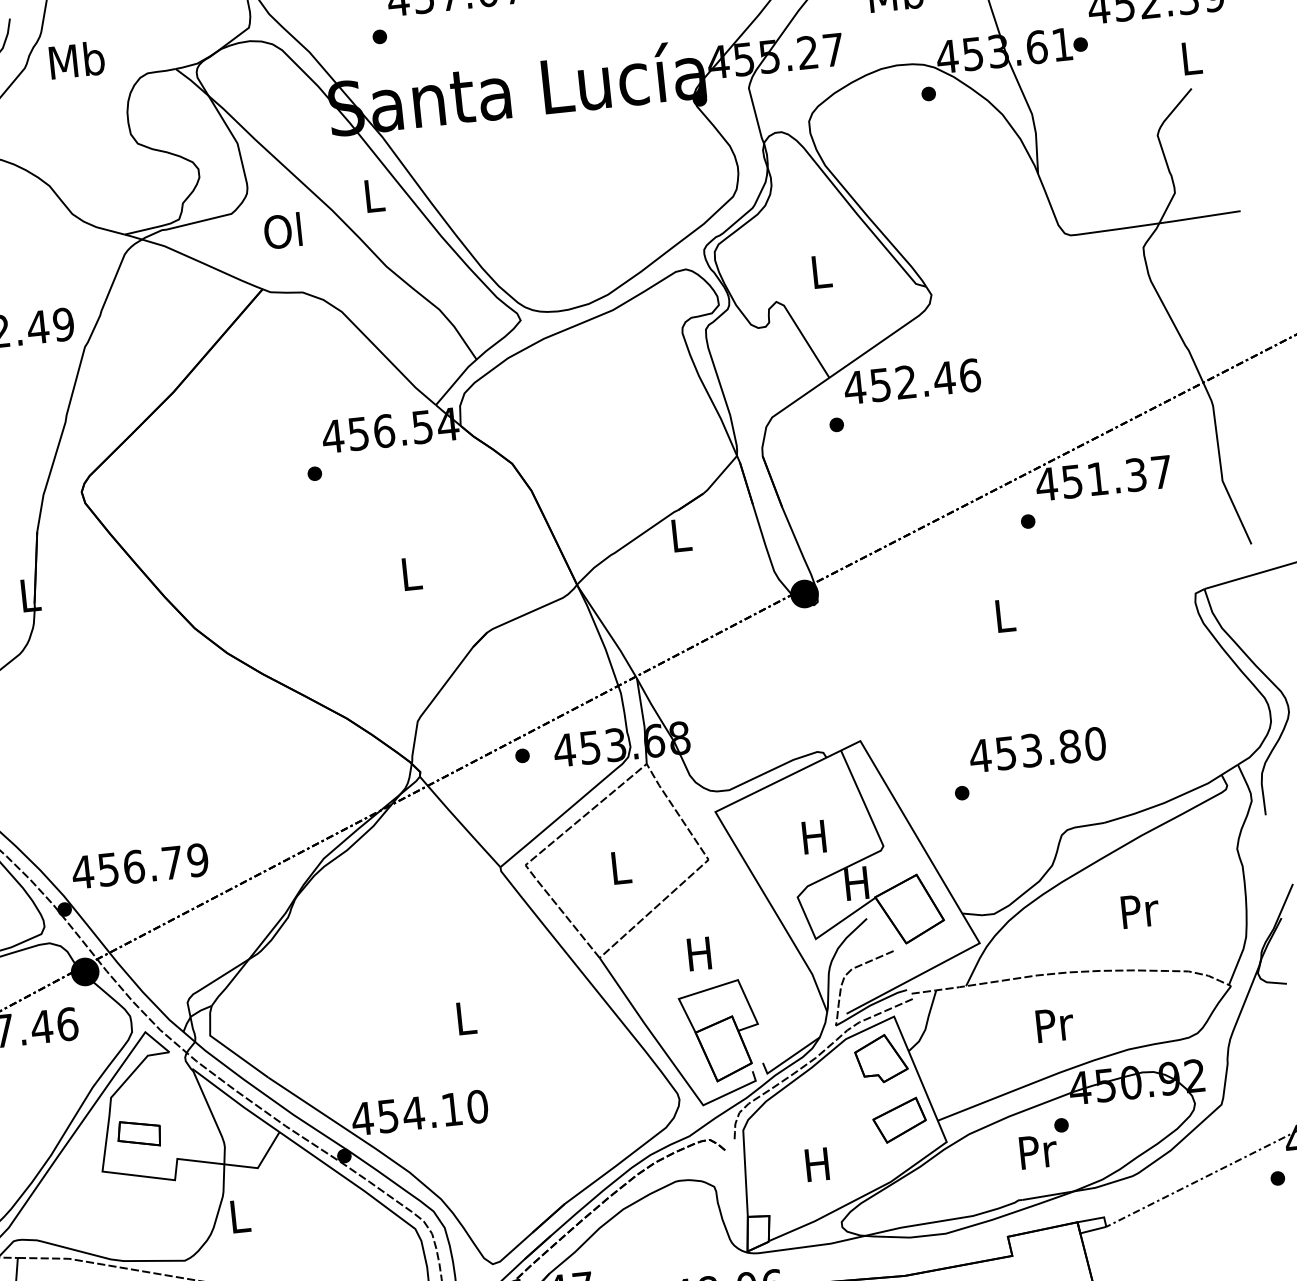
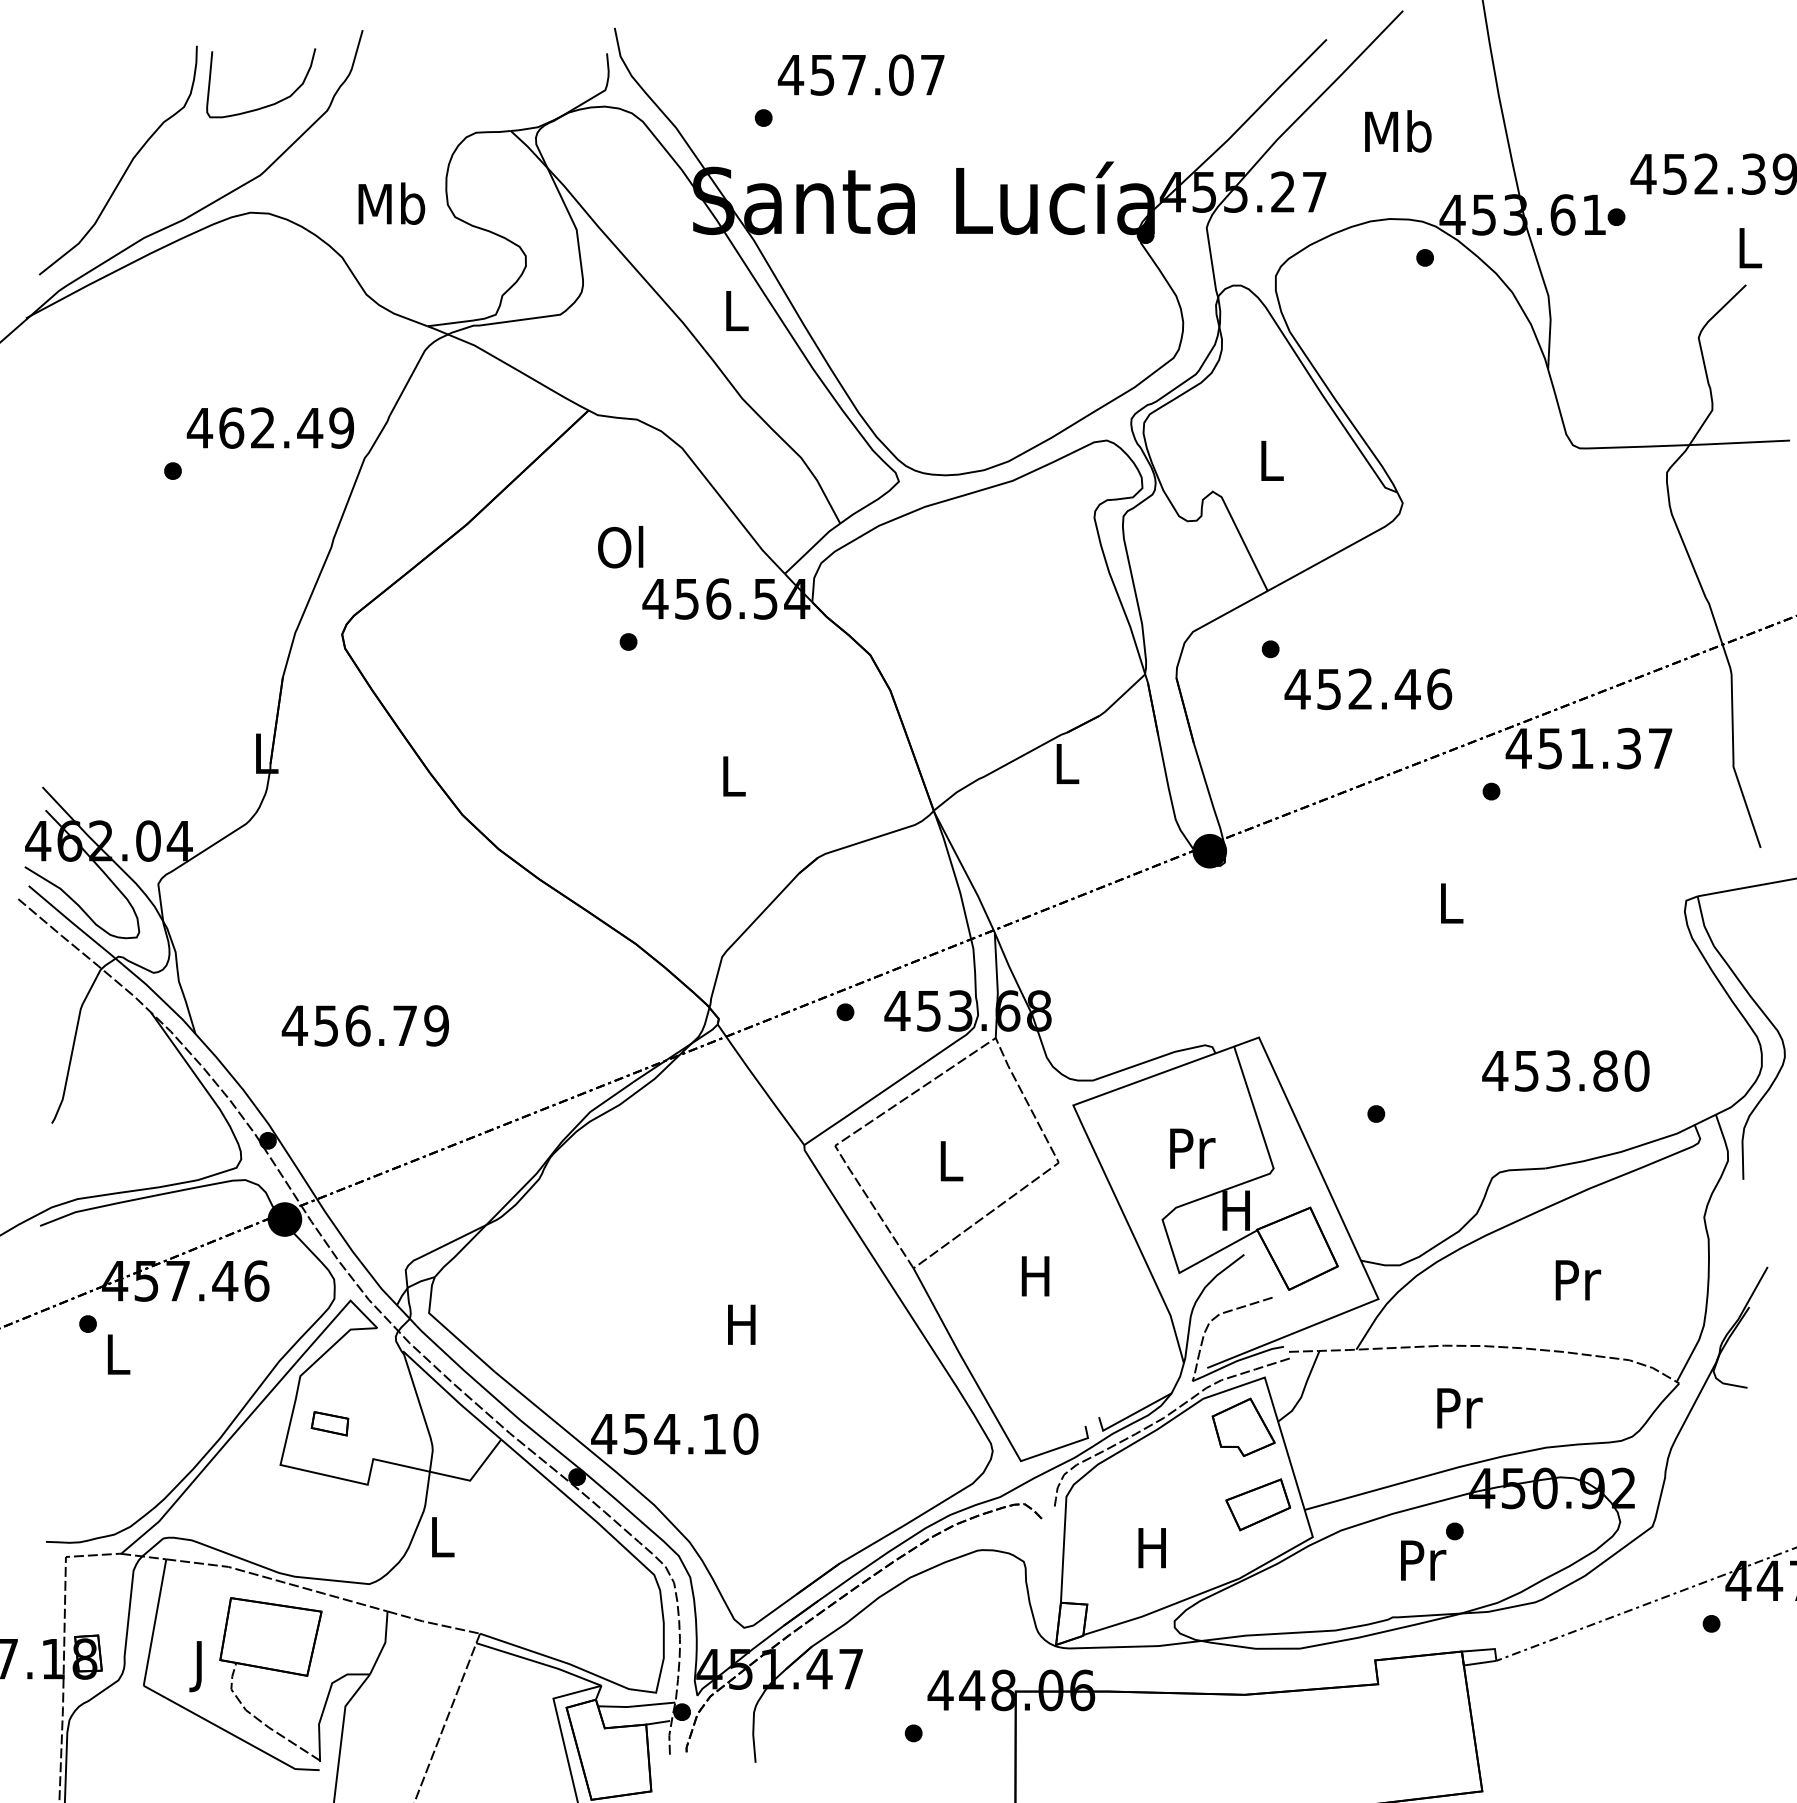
text: (76, 60) -> (391, 203), moved
text: (282, 231) -> (620, 547), moved
text: (912, 381) -> (1368, 689), moved
text: (1037, 749) -> (1565, 1070), moved
text: (815, 836) -> (1192, 1148), H -> Pr
text: (139, 866) -> (364, 1025), moved
text: (464, 1018) -> (741, 1324), L -> H
part: (719, 1031) -> (1050, 1373), removed
part: (138, 1133) -> (329, 1423), size x0.7

